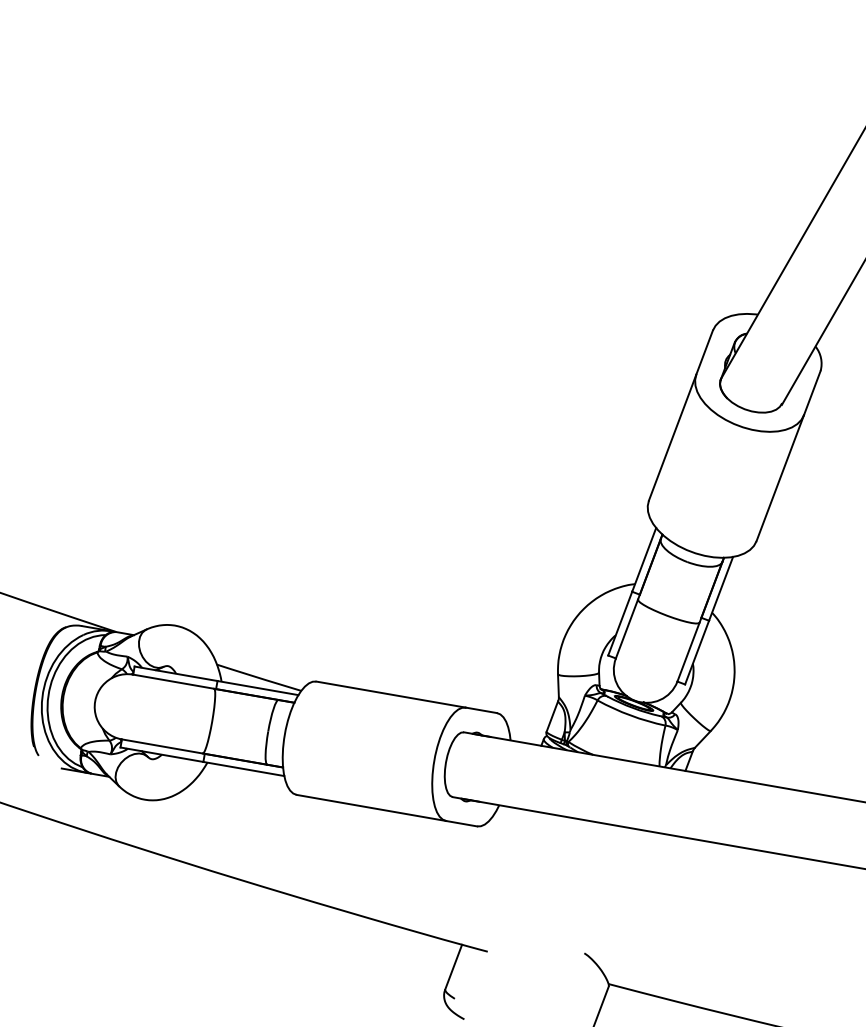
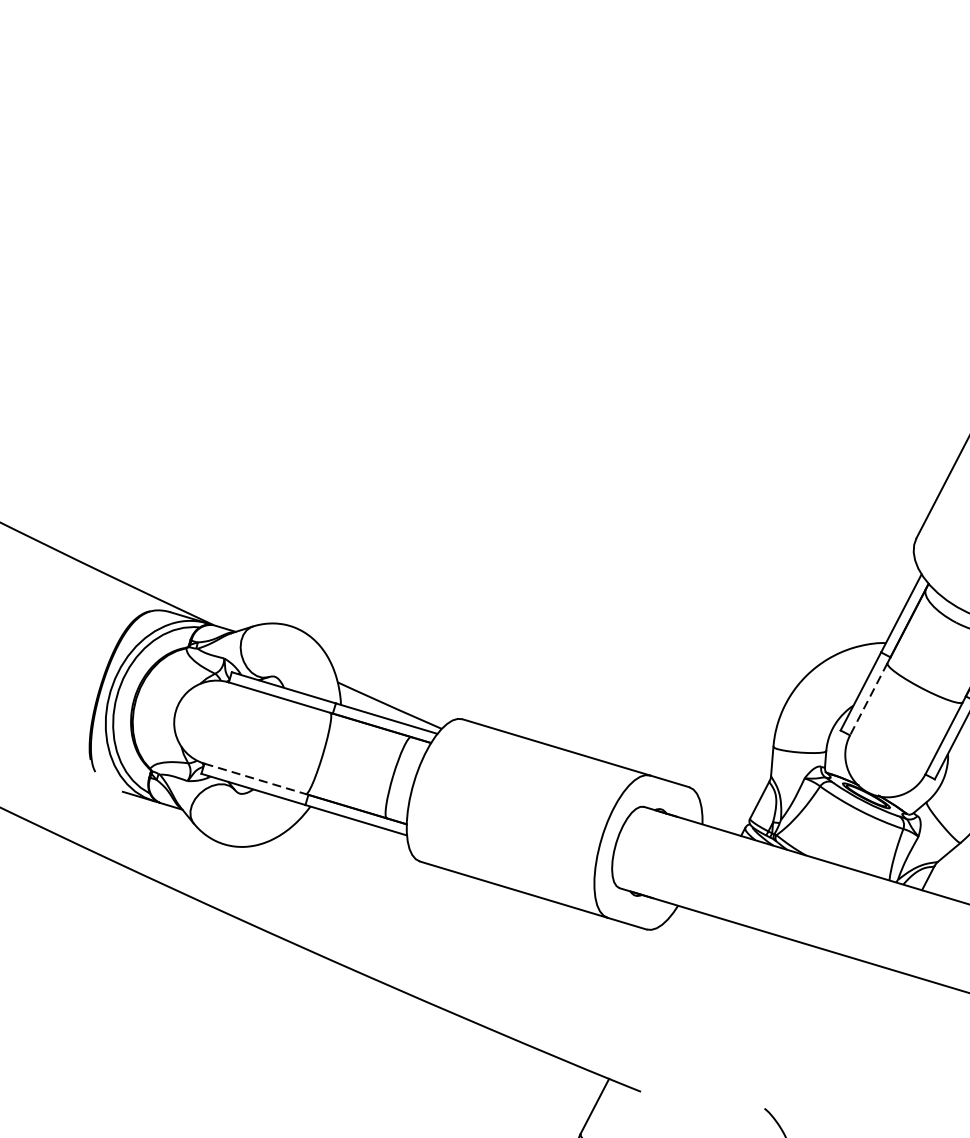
line: (626, 629) -> (868, 699), solid -> dashed
line: (162, 746) -> (255, 778), solid -> dashed

